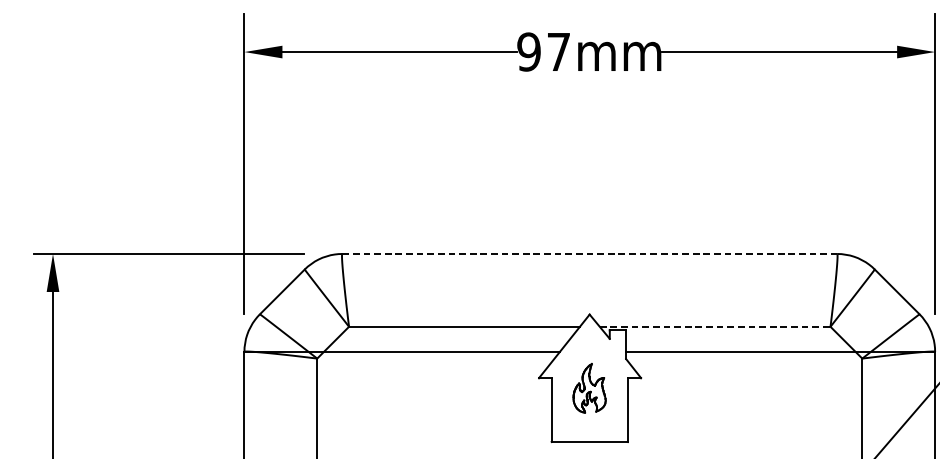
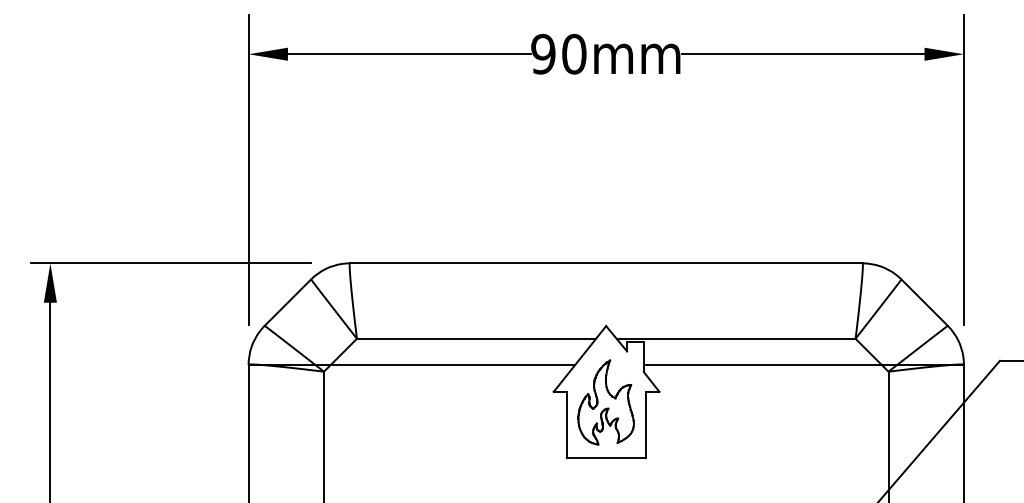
text: (559, 51) -> (574, 53), 97mm -> 90mm
line: (589, 254) -> (606, 263), dashed -> solid
line: (715, 326) -> (736, 338), dashed -> solid
part: (589, 388) -> (605, 402), size x1.67

